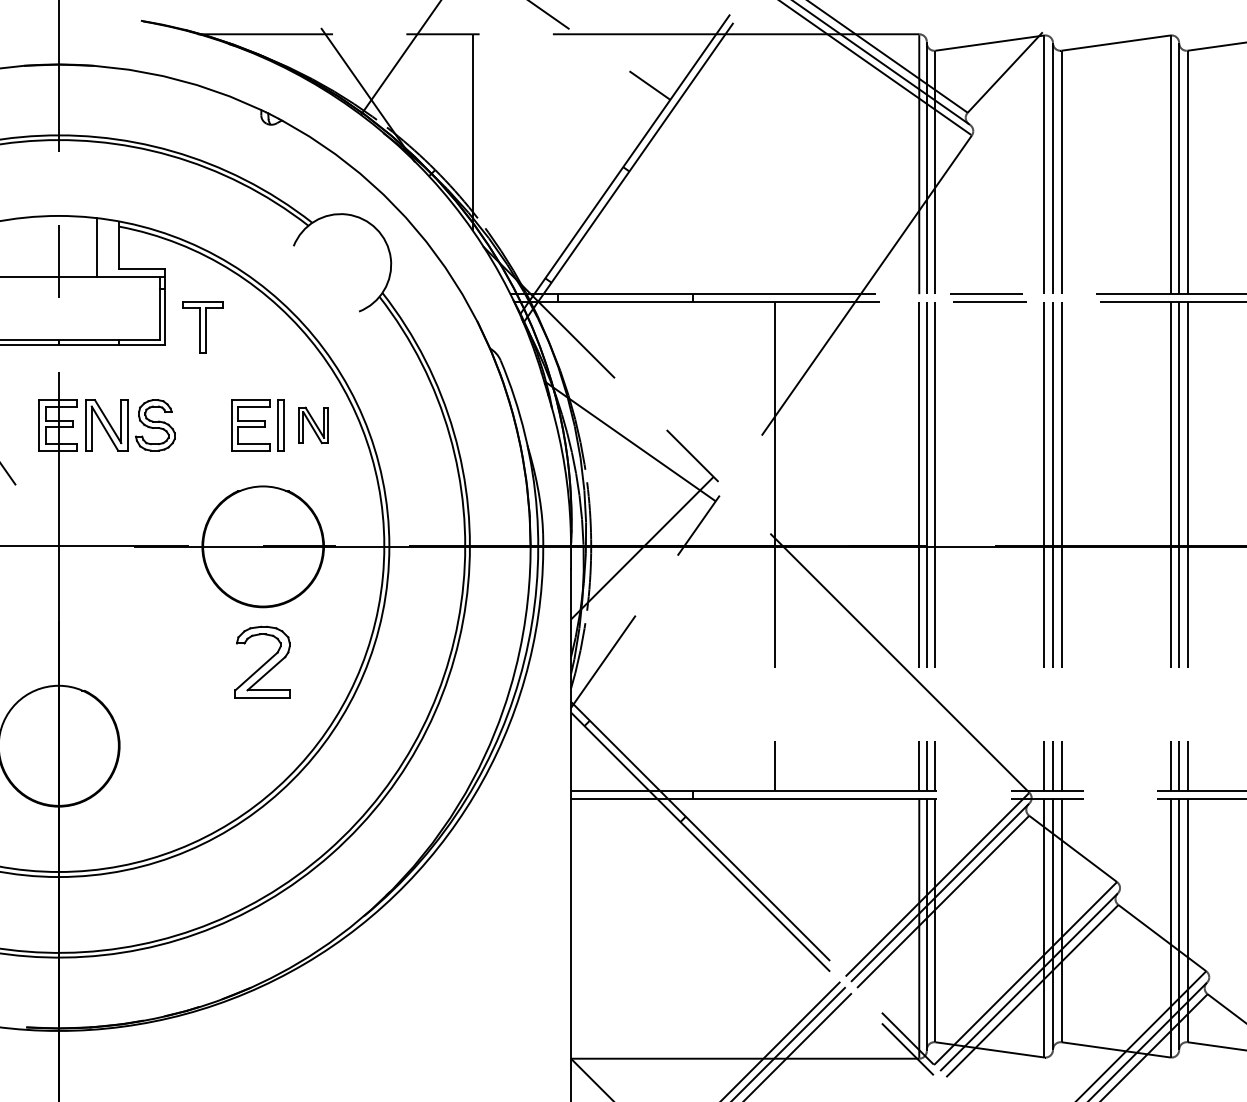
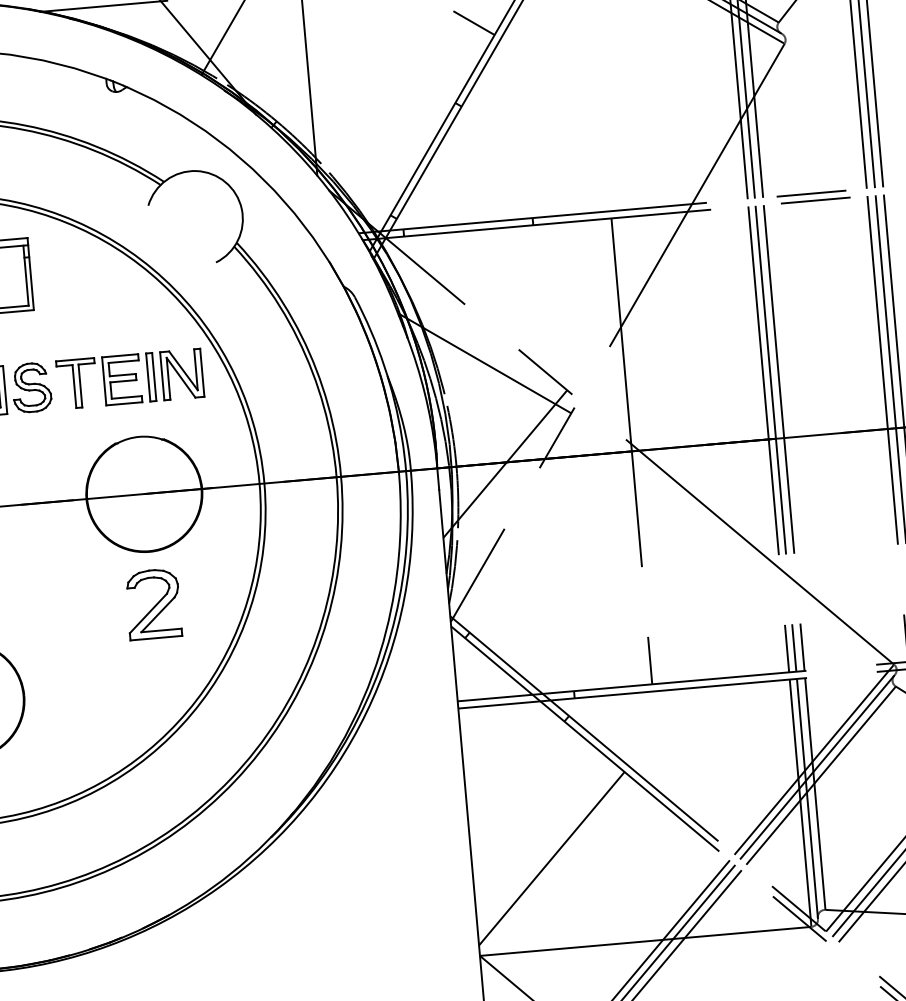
part: (202, 327) -> (76, 383), moved
part: (313, 425) -> (182, 374), size x1.43
line: (654, 963) -> (551, 858), added

